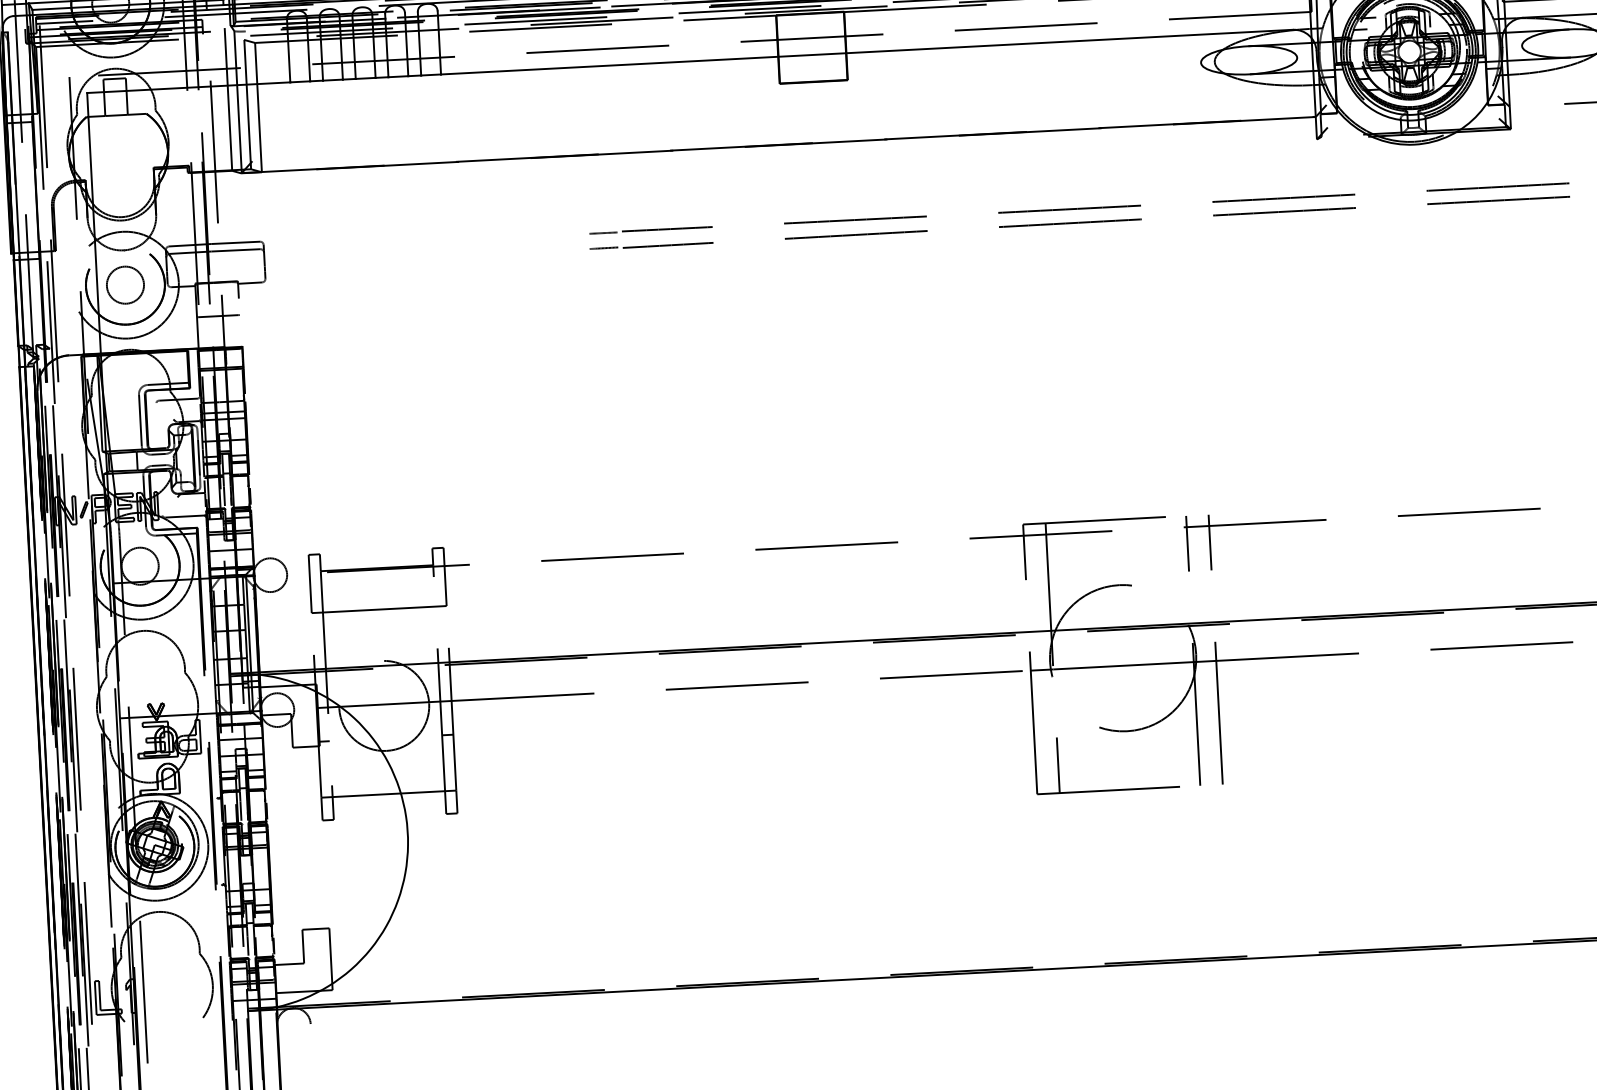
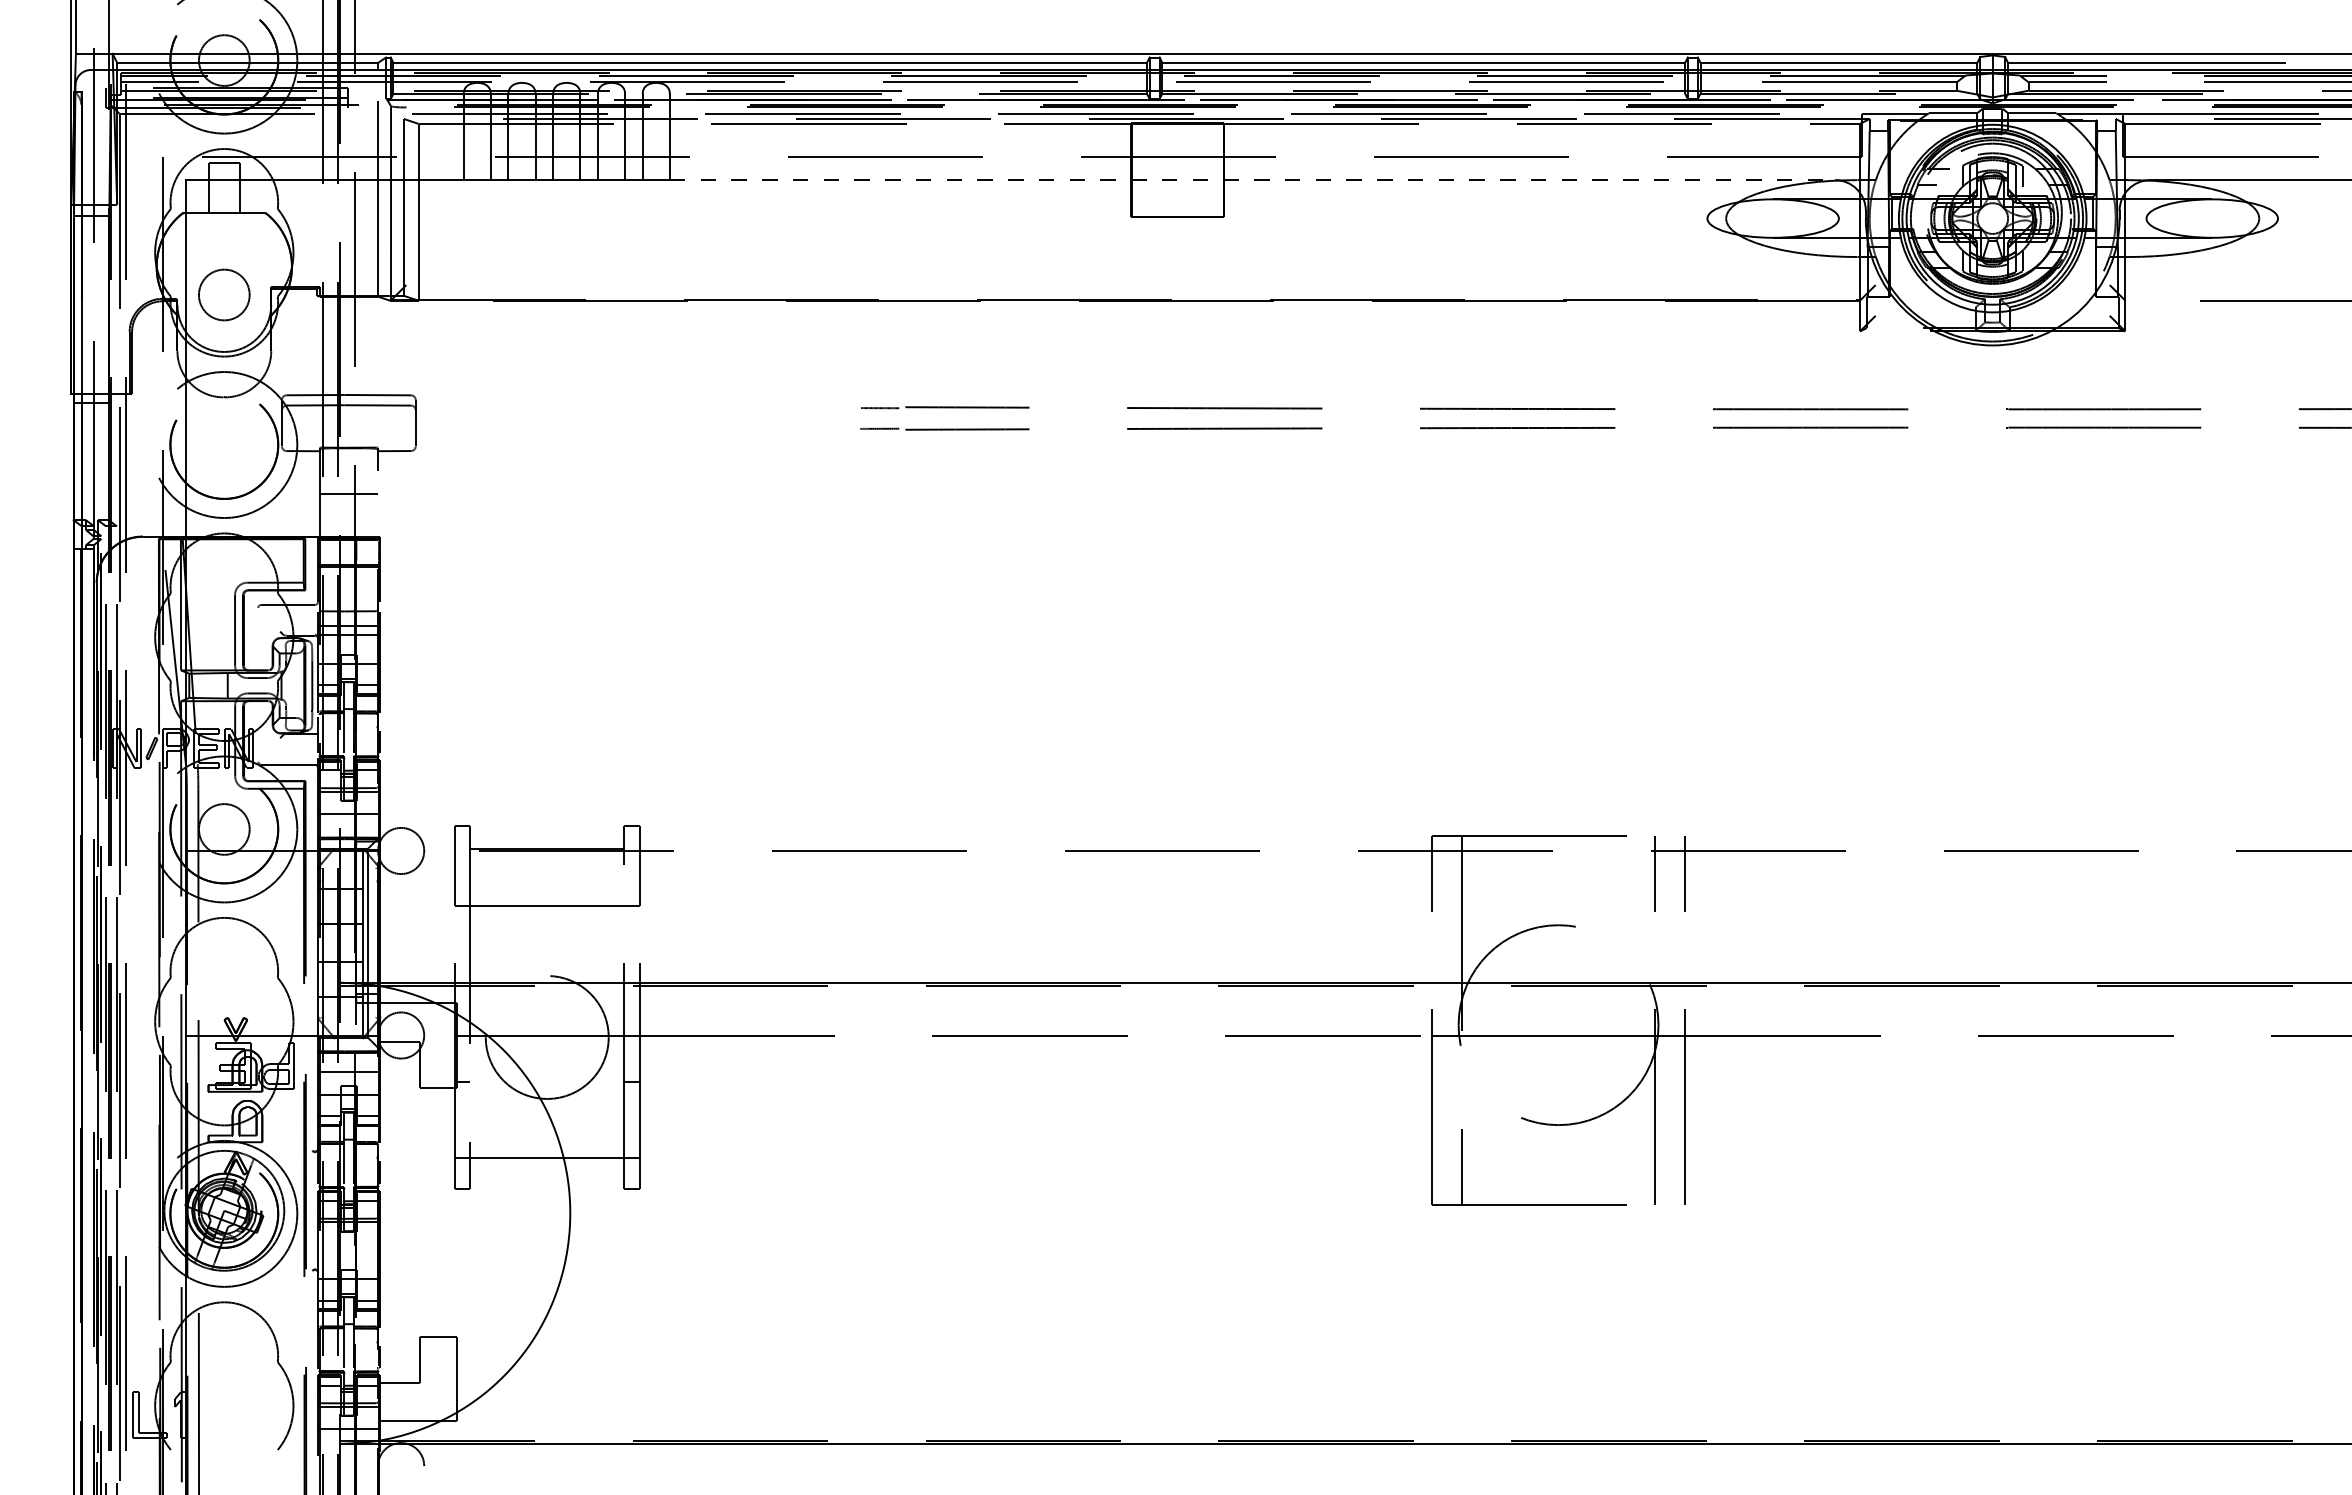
line: (867, 52) -> (1252, 180), solid -> dashed
circle: (125, 284) -> (224, 294), moved

